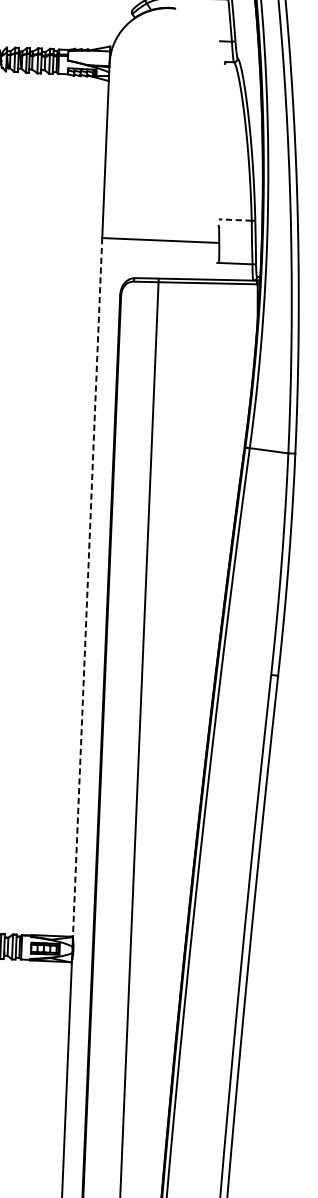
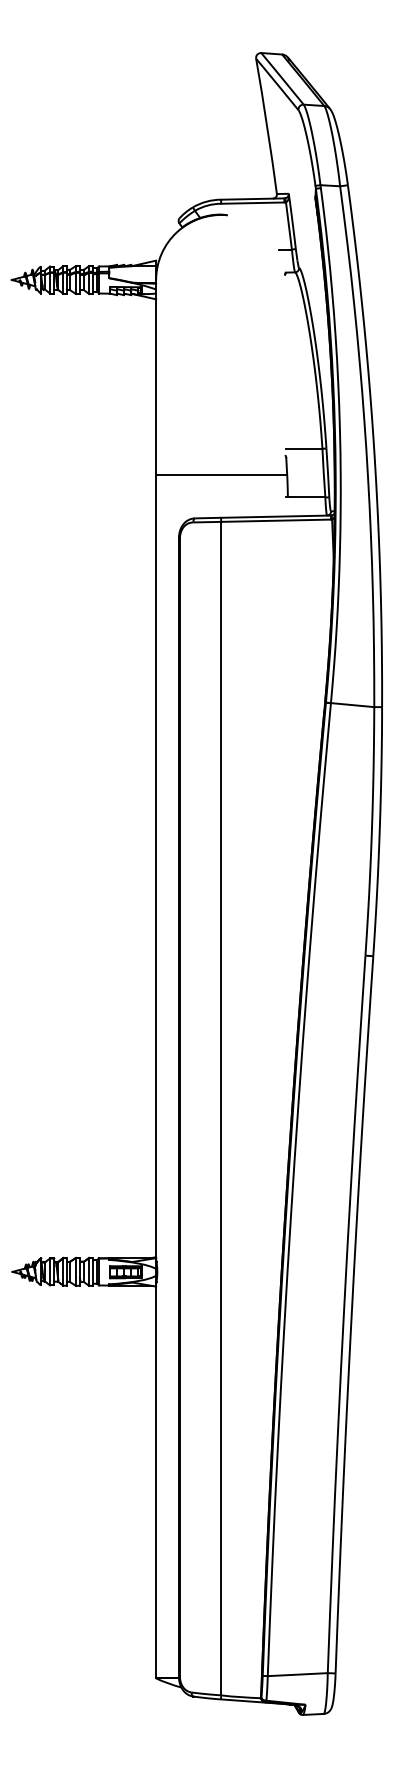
line: (234, 219) -> (303, 448), dashed -> solid
line: (87, 587) -> (156, 866), dashed -> solid

